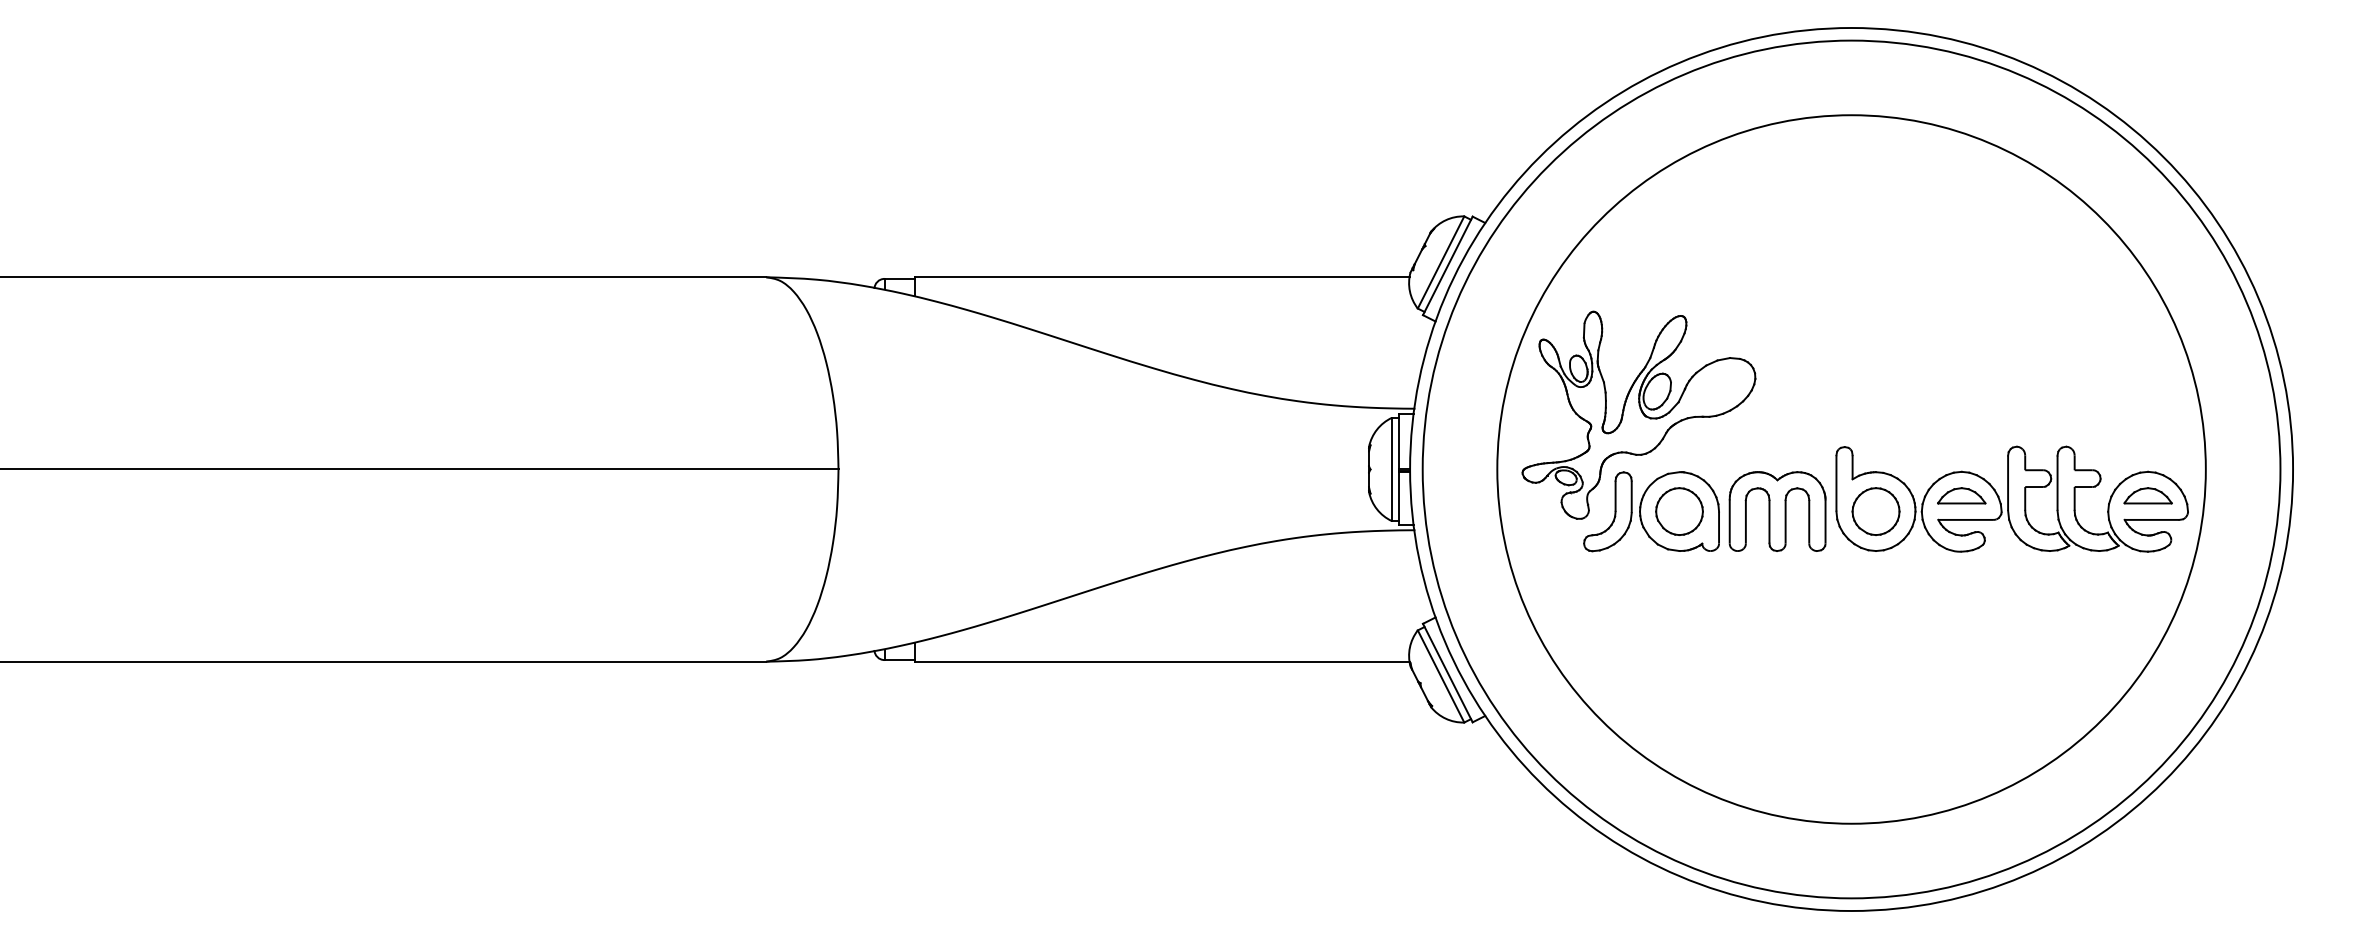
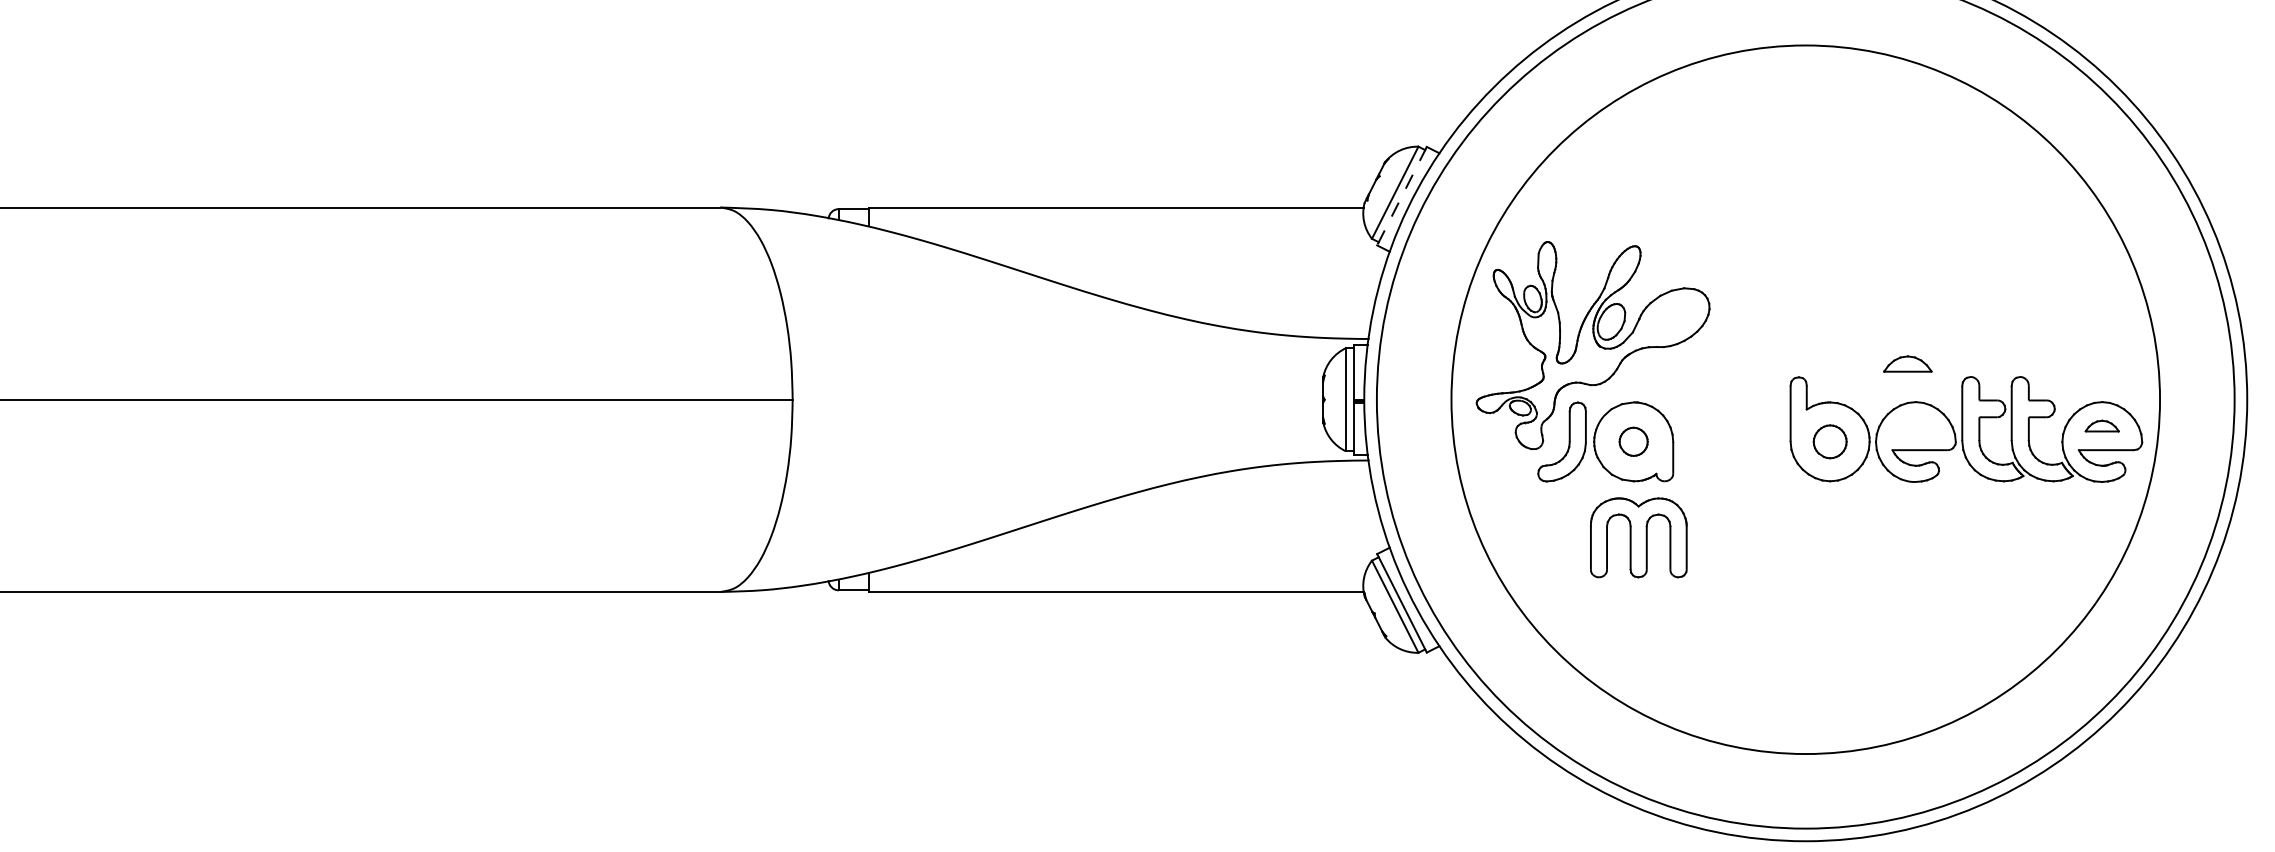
line: (1447, 266) -> (1401, 196), solid -> dashed
part: (1961, 495) -> (1907, 363), moved
part: (2147, 495) -> (2101, 425), size x0.7
part: (1679, 511) -> (1633, 441), size x0.6
part: (1777, 511) -> (1638, 537), moved
part: (1875, 511) -> (1829, 441), size x0.7

